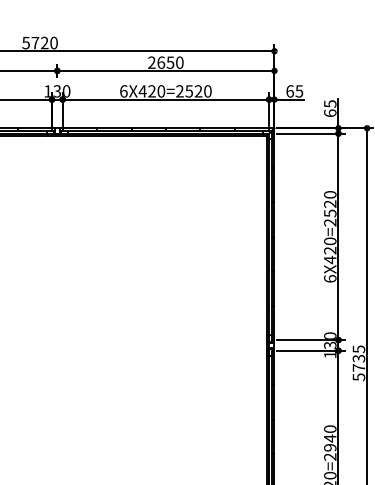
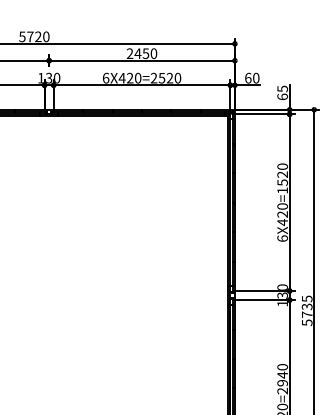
text: (160, 62) -> (137, 53), 2650 -> 2450
text: (299, 90) -> (256, 77), 65 -> 60
text: (330, 222) -> (282, 190), 6X420=2520 -> 6X420=1520

